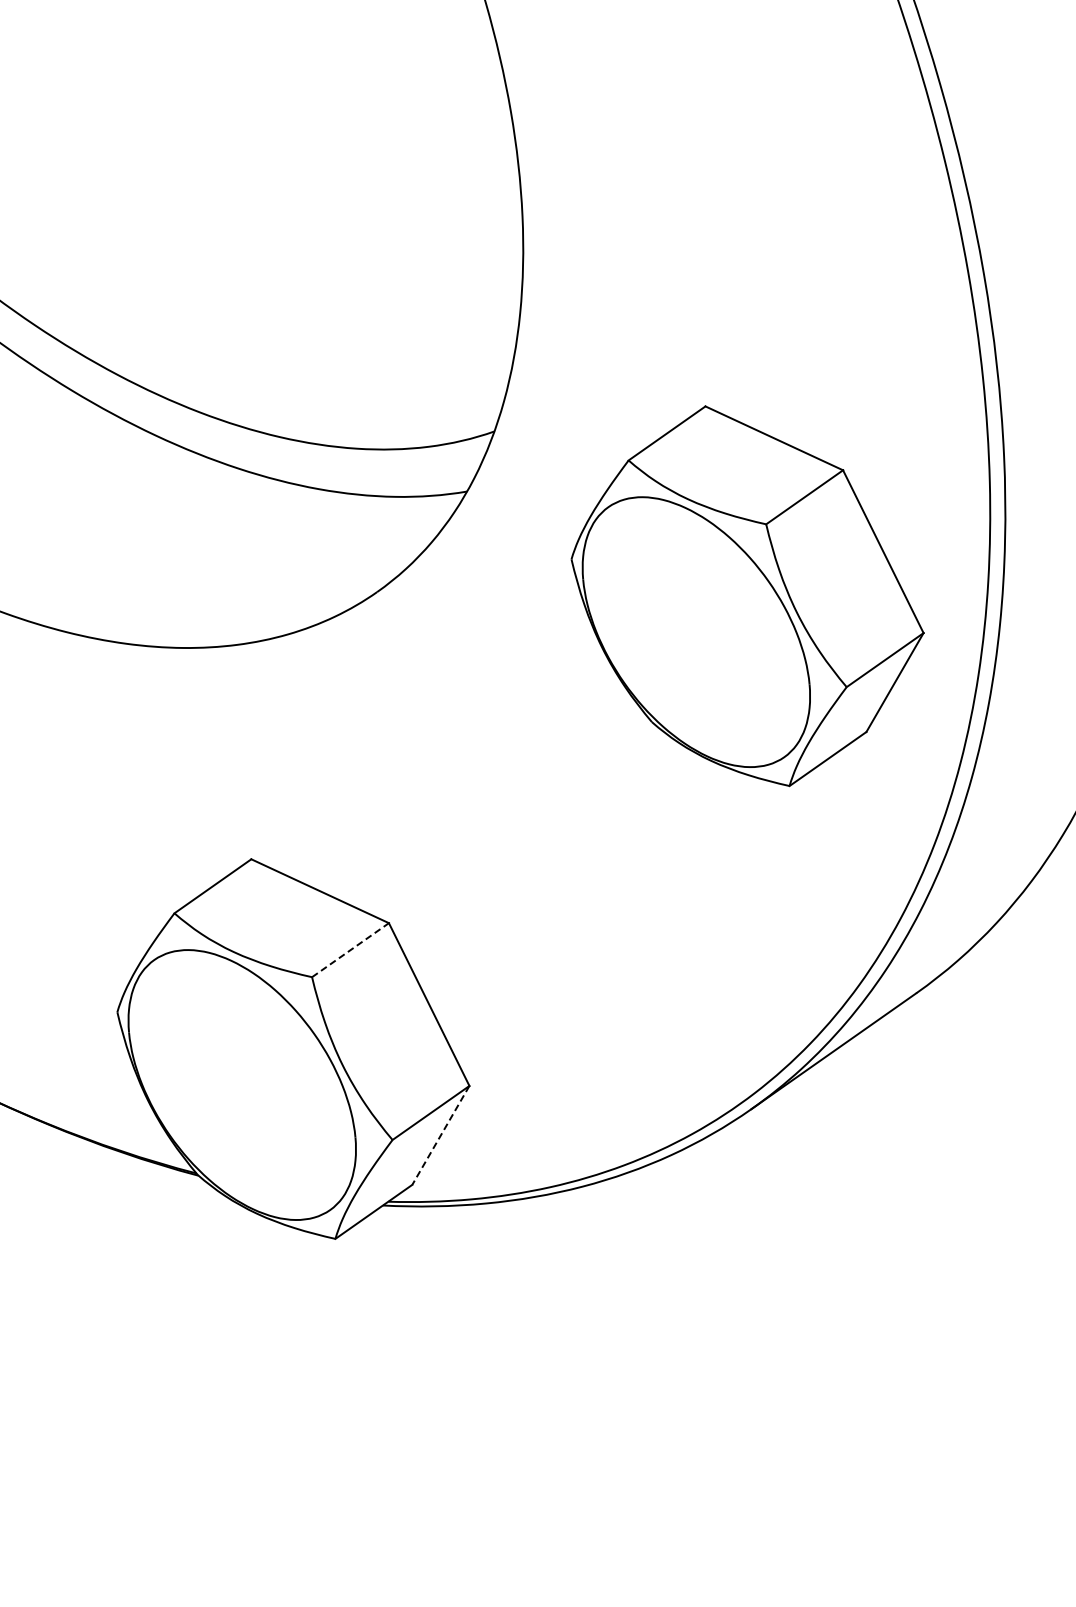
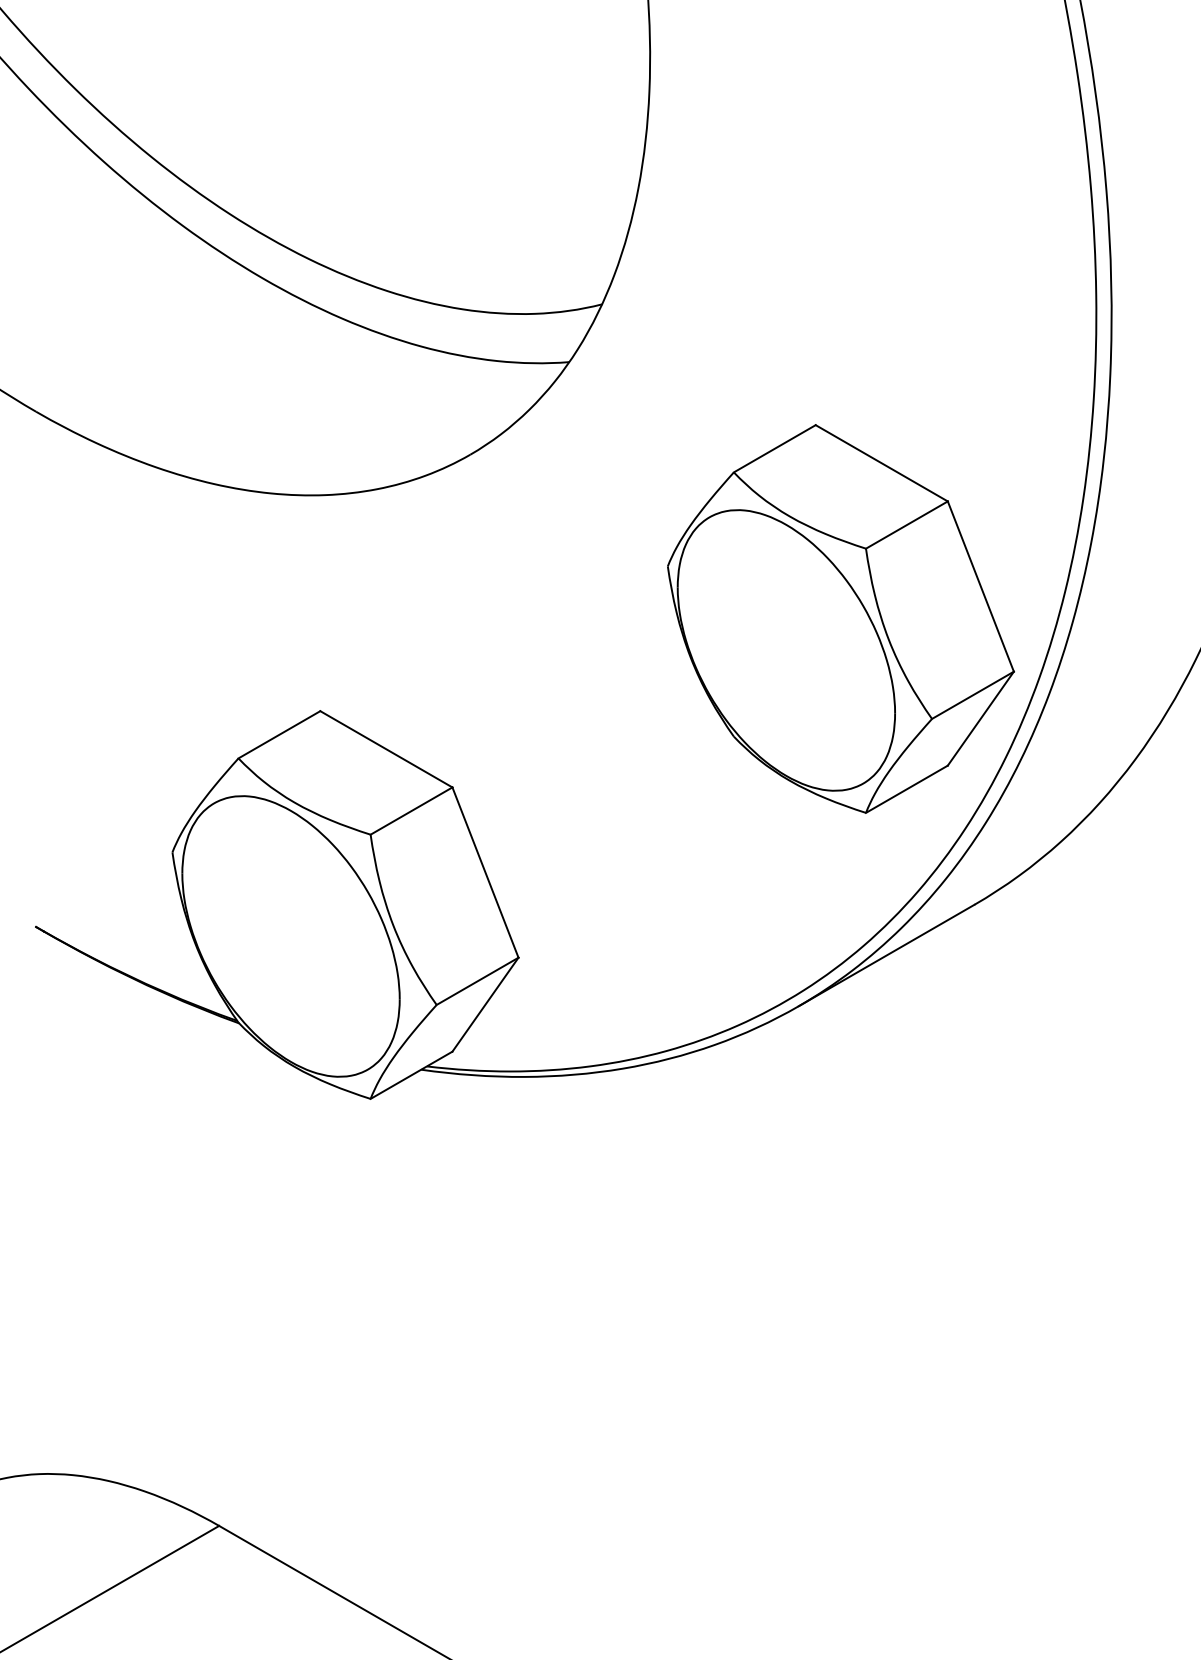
part: (747, 595) -> (840, 618), moved
line: (350, 949) -> (411, 810), dashed -> solid
line: (440, 1136) -> (485, 1005), dashed -> solid

